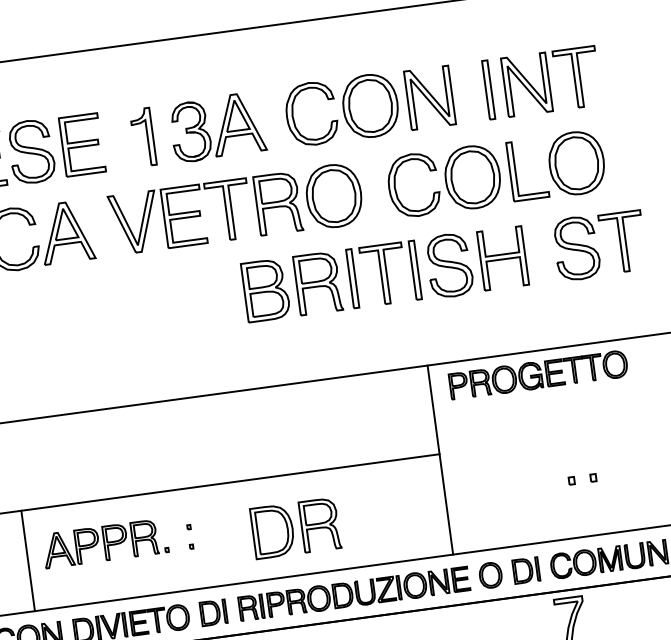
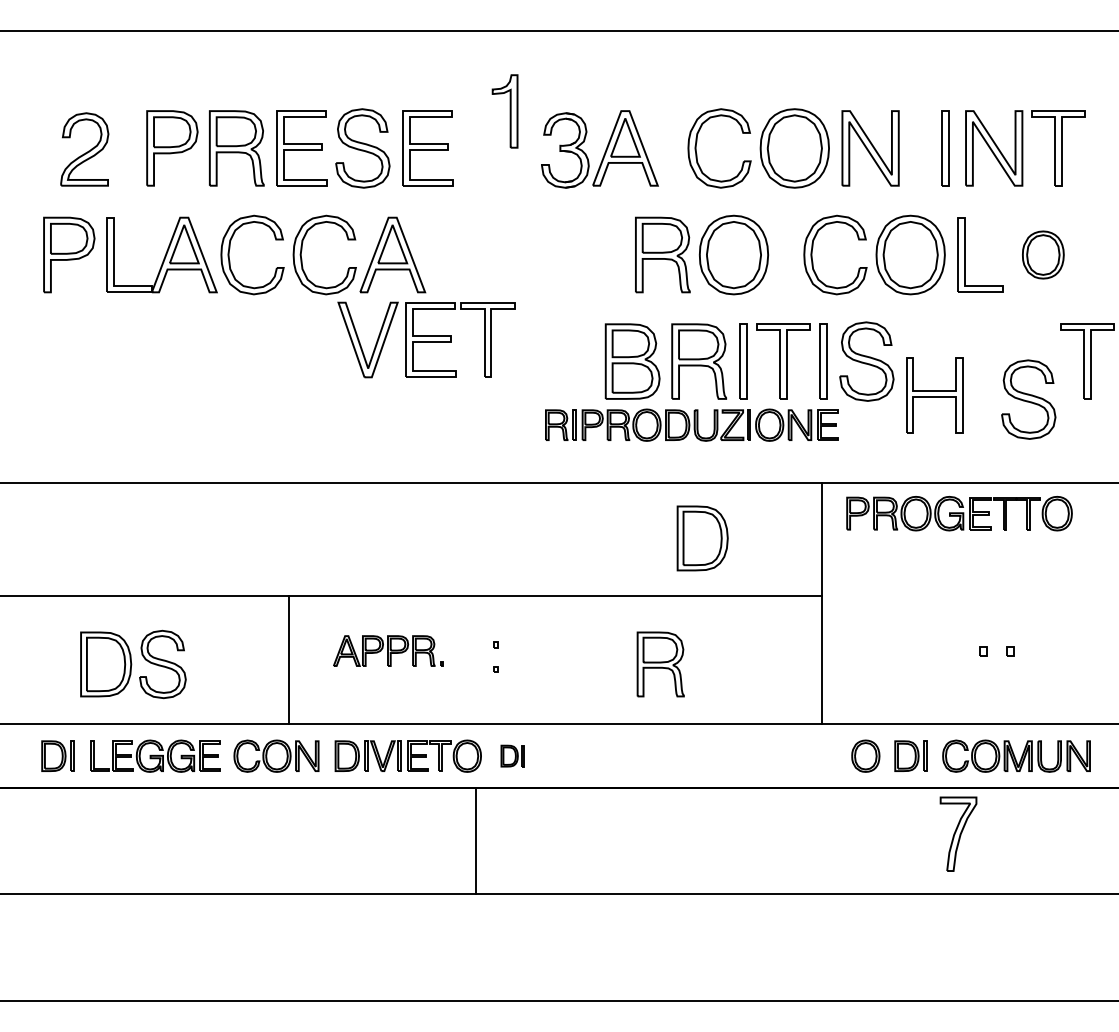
part: (142, 137) -> (504, 111), moved
part: (576, 162) -> (1043, 254), size x0.6
part: (180, 216) -> (426, 339), moved
part: (576, 248) -> (1028, 399), moved
part: (502, 258) -> (934, 395), moved
part: (272, 531) -> (702, 538), moved
part: (104, 543) -> (388, 650), size x0.7
part: (353, 593) -> (691, 424), moved
part: (213, 612) -> (512, 755), size x0.7

